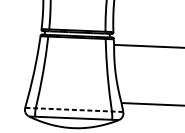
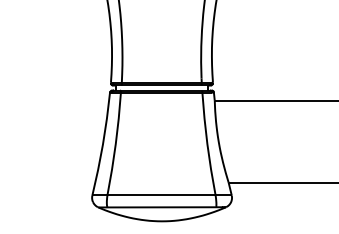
line: (74, 109) -> (162, 195), dashed -> solid

